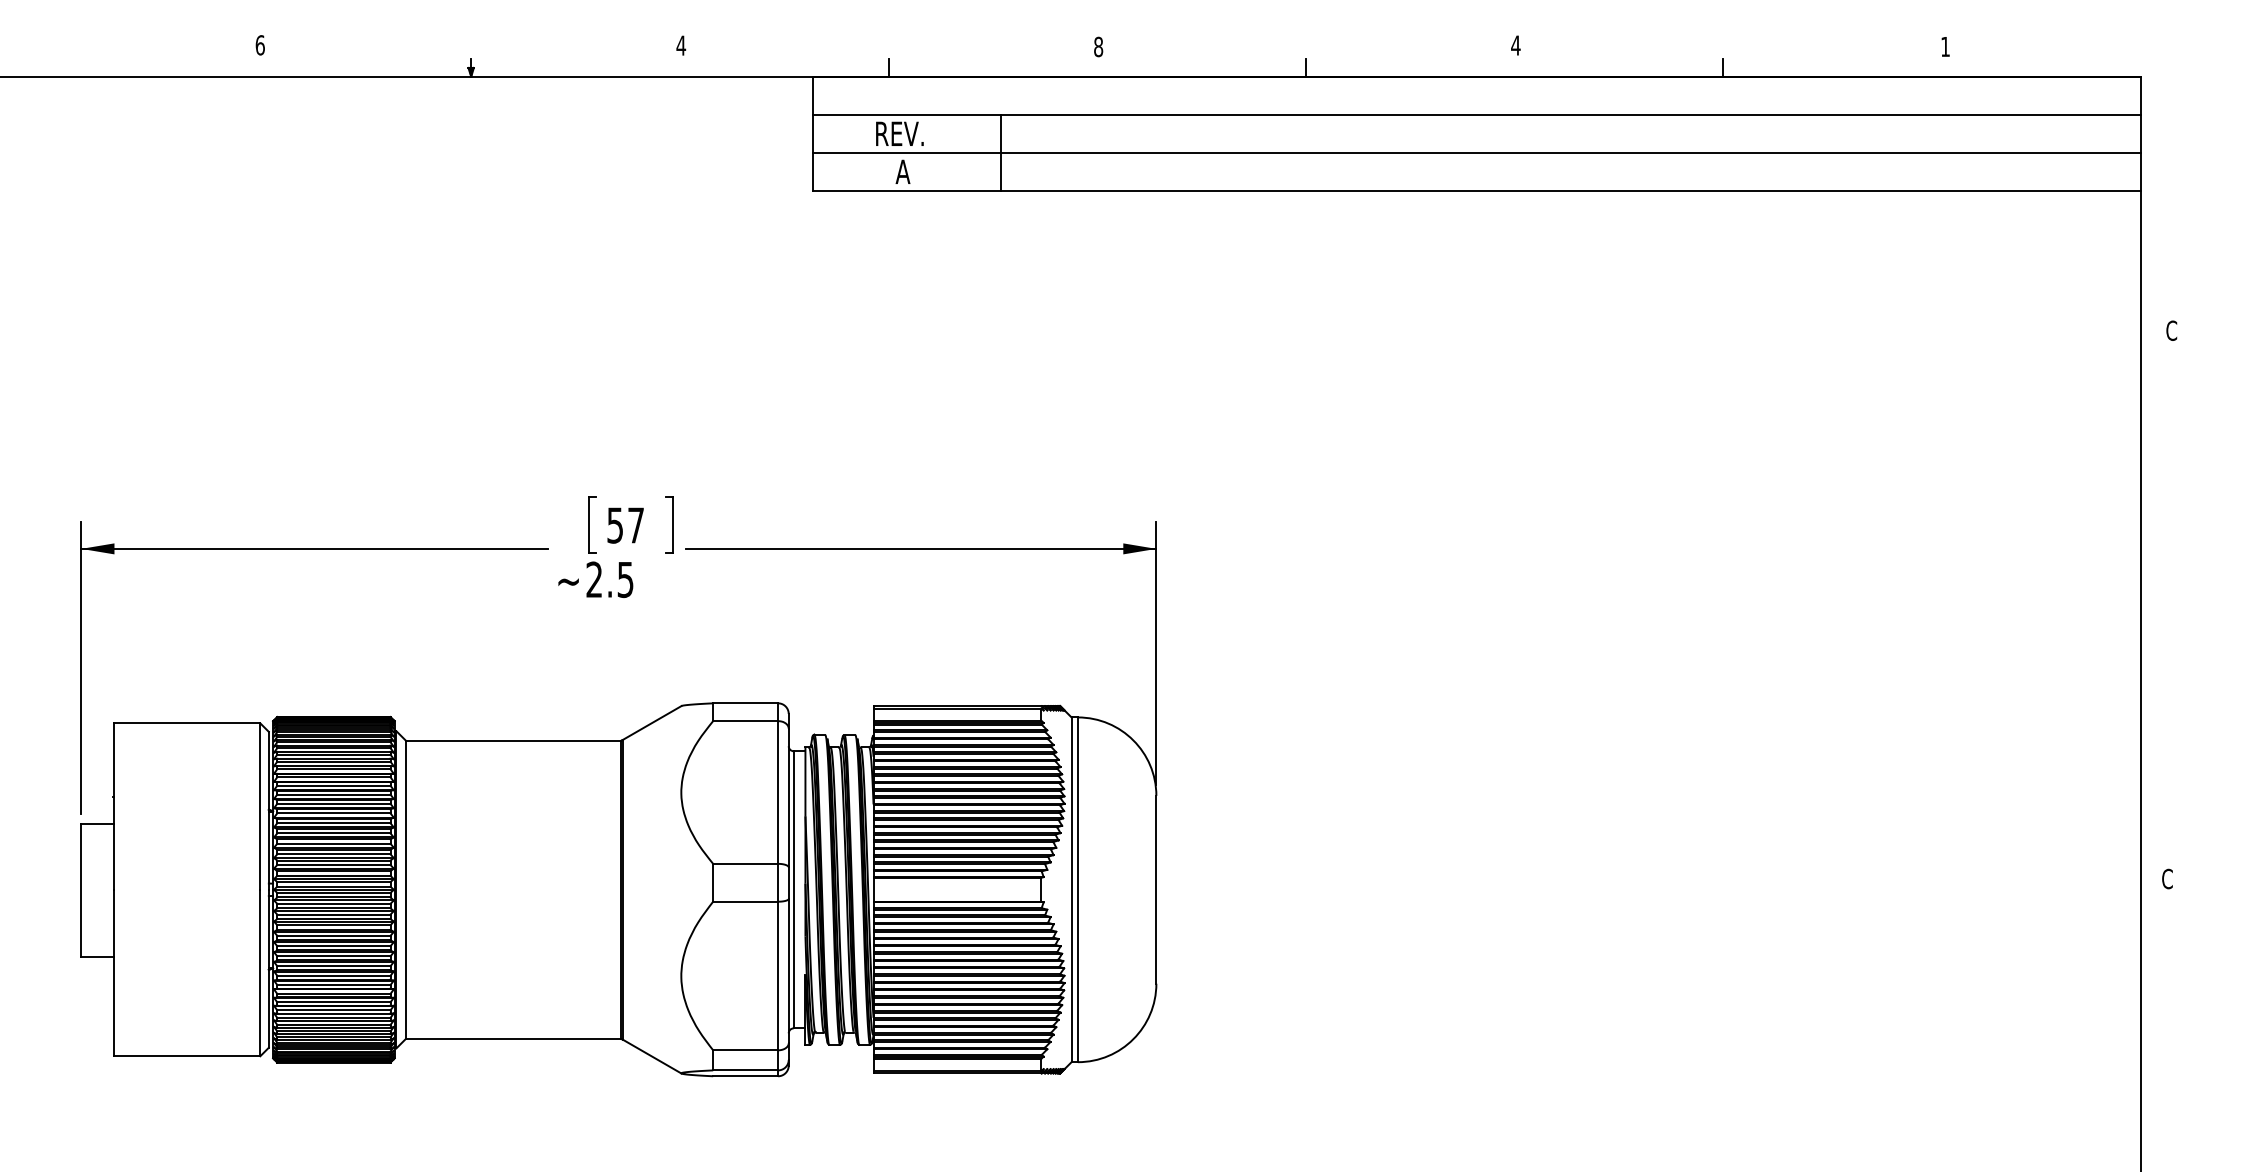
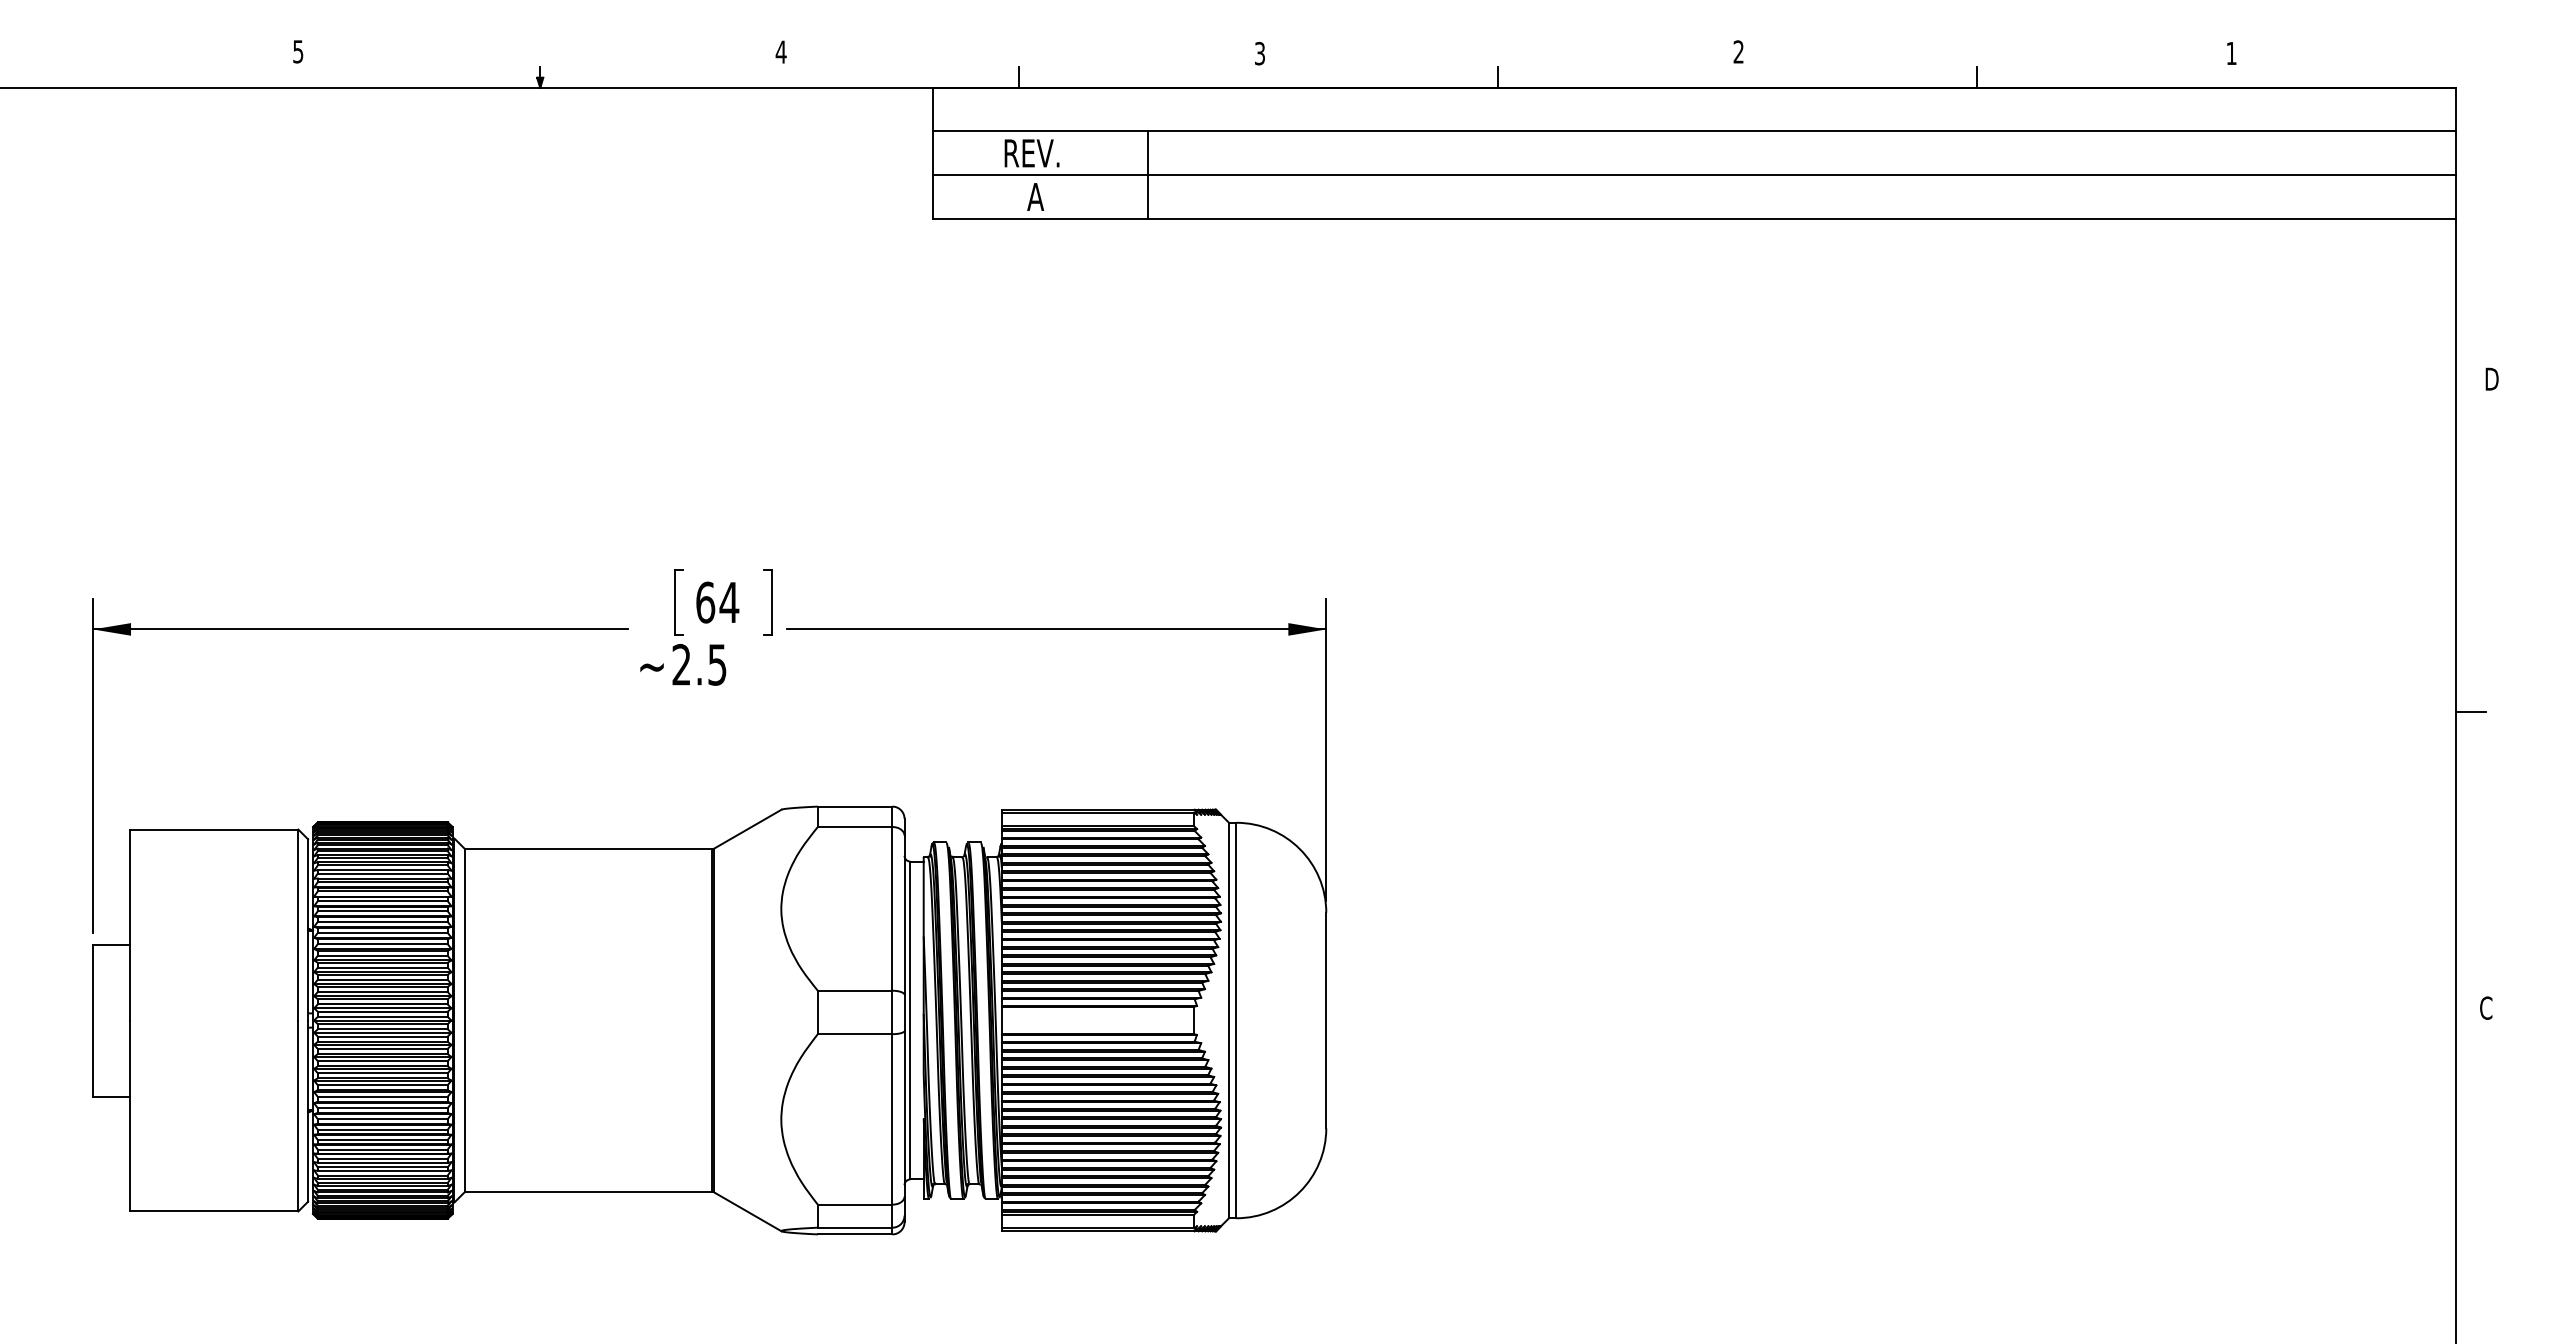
text: (260, 45) -> (298, 51), 6 -> 5
text: (1515, 45) -> (1738, 51), 4 -> 2
text: (1098, 46) -> (1259, 53), 8 -> 3
text: (2172, 330) -> (2491, 378), C -> D
text: (625, 525) -> (717, 602), 57 -> 64
line: (2153, 621) -> (2470, 712), added

